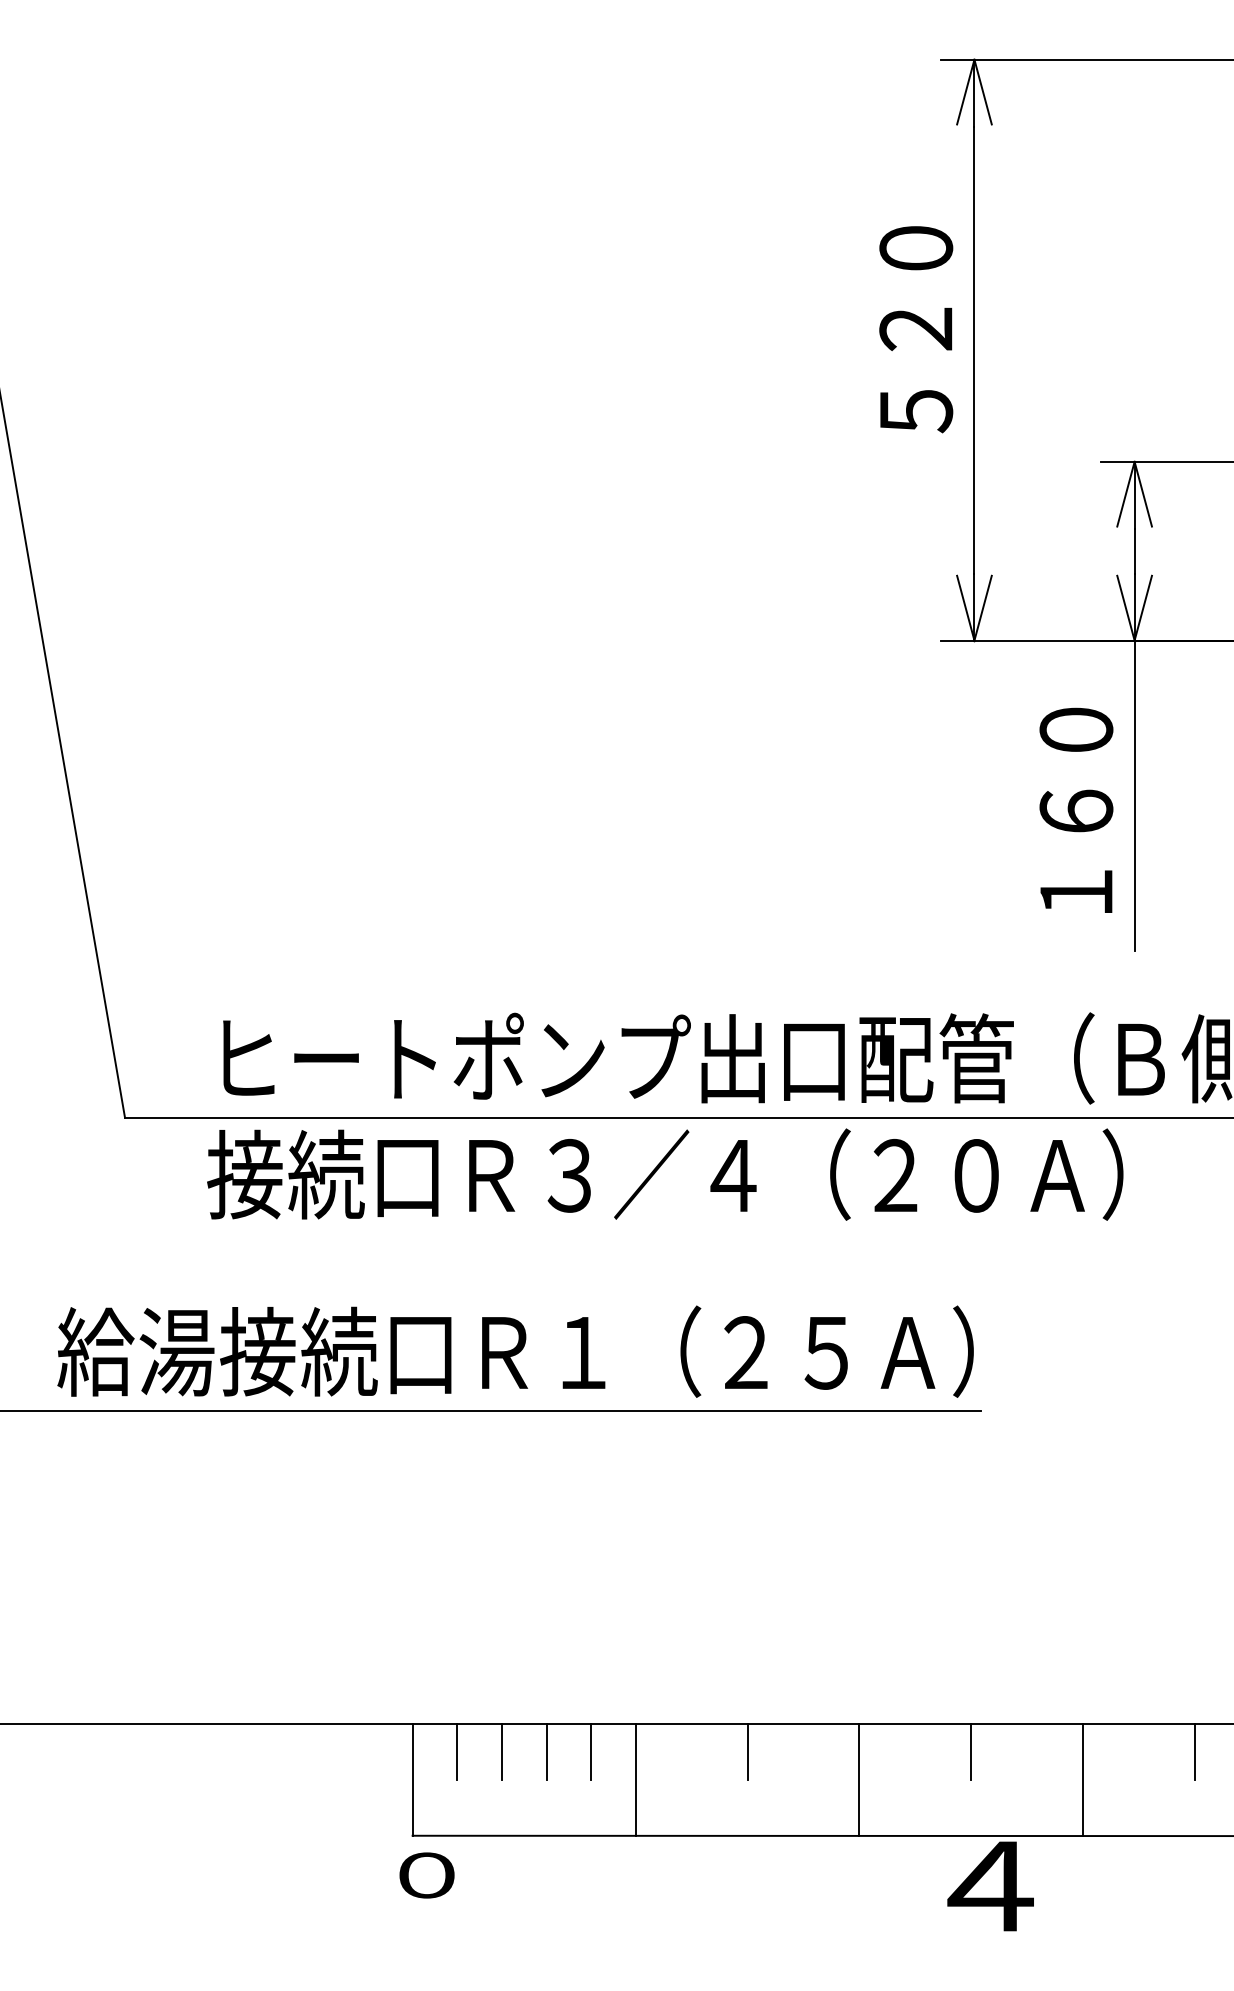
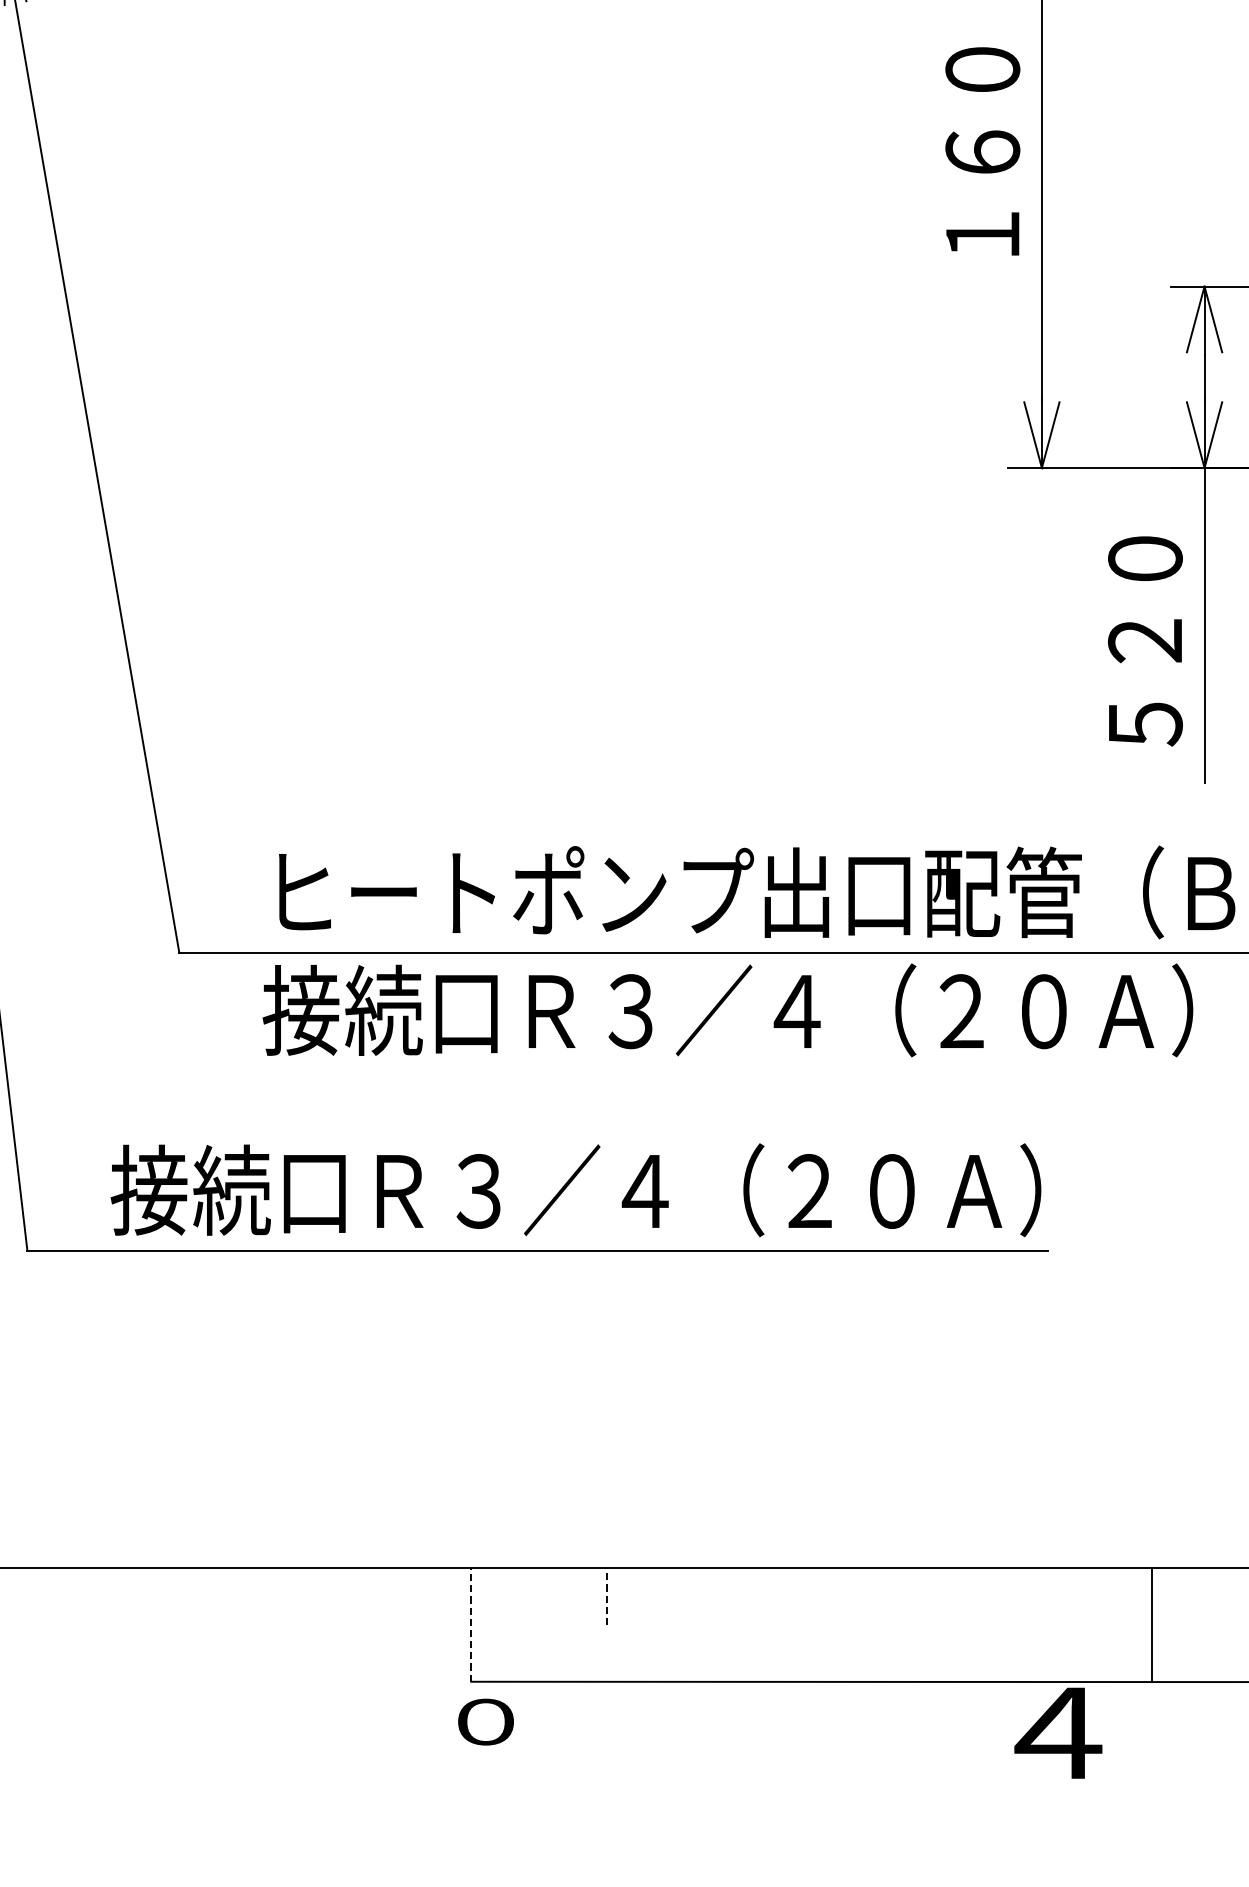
text: (916, 370) -> (983, 193), ５２０ -> １６０
text: (1076, 851) -> (1145, 682), １６０ -> ５２０
text: (453, 1351) -> (512, 1190), 給湯接続口Ｒ１（２５Ａ） -> 接続口Ｒ３／４（２０Ａ）
line: (457, 1751) -> (516, 1596), removed
line: (501, 1751) -> (561, 1596), removed
line: (591, 1751) -> (653, 1596), removed
line: (546, 1752) -> (607, 1597), solid -> dashed
line: (747, 1752) -> (811, 1597), removed
line: (971, 1752) -> (1038, 1597), removed
line: (412, 1779) -> (471, 1624), solid -> dashed
line: (636, 1779) -> (698, 1624), removed
line: (859, 1779) -> (925, 1624), removed

